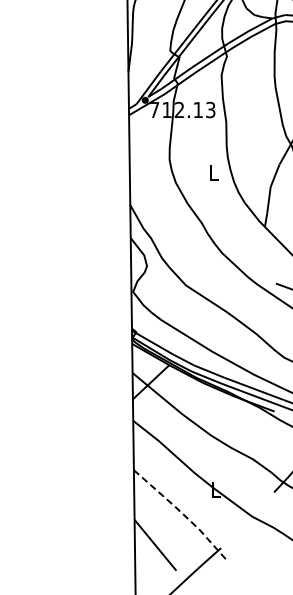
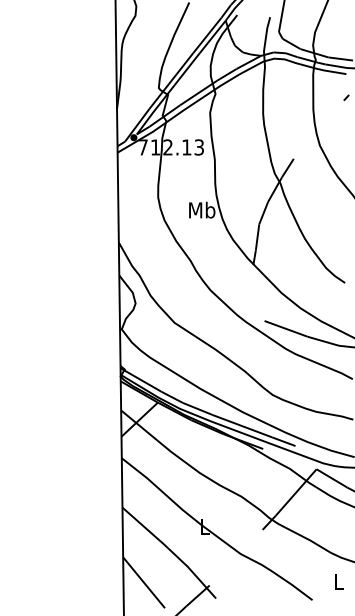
text: (213, 172) -> (202, 209), L -> Mb
line: (182, 514) -> (171, 551), dashed -> solid

